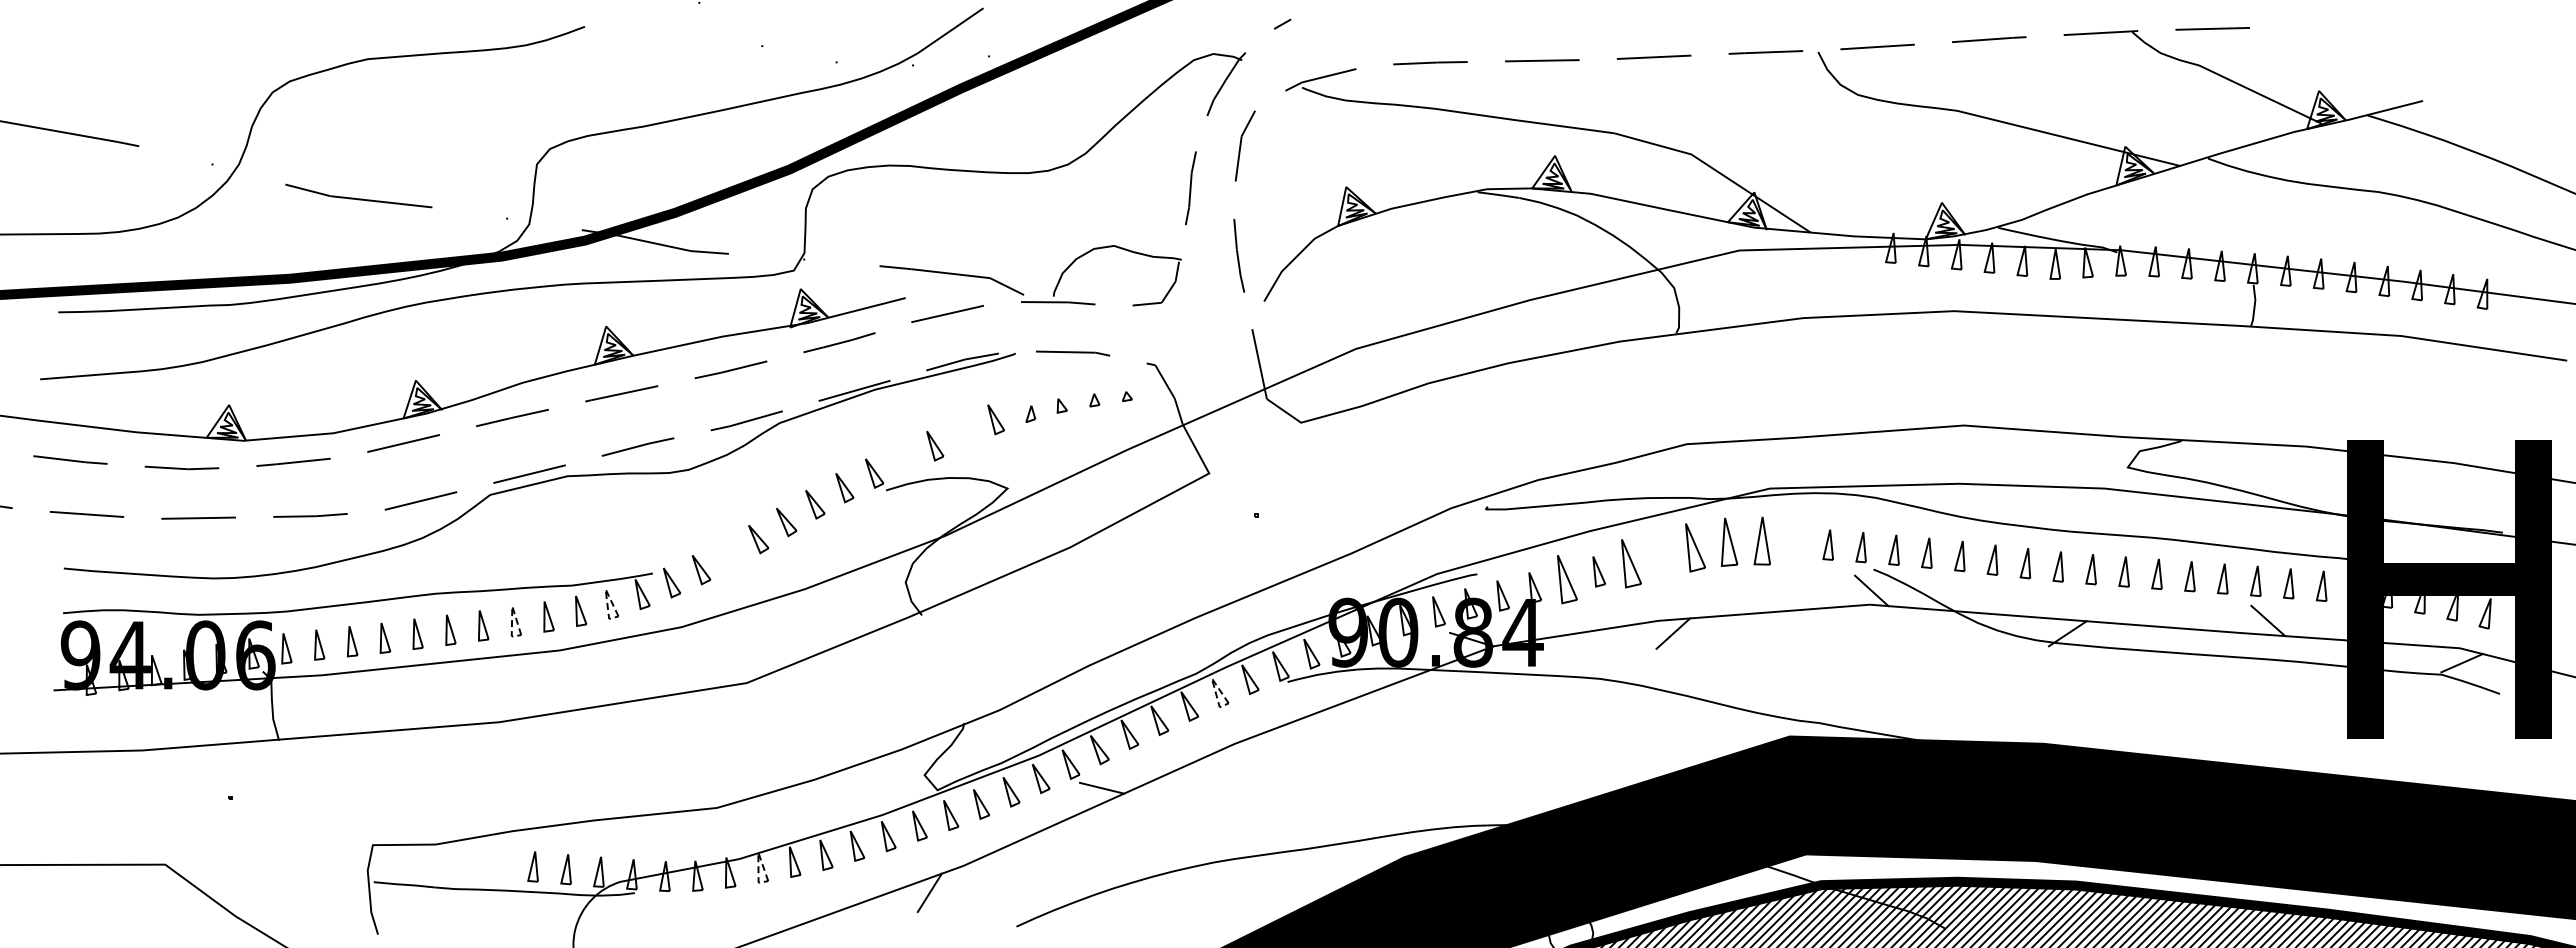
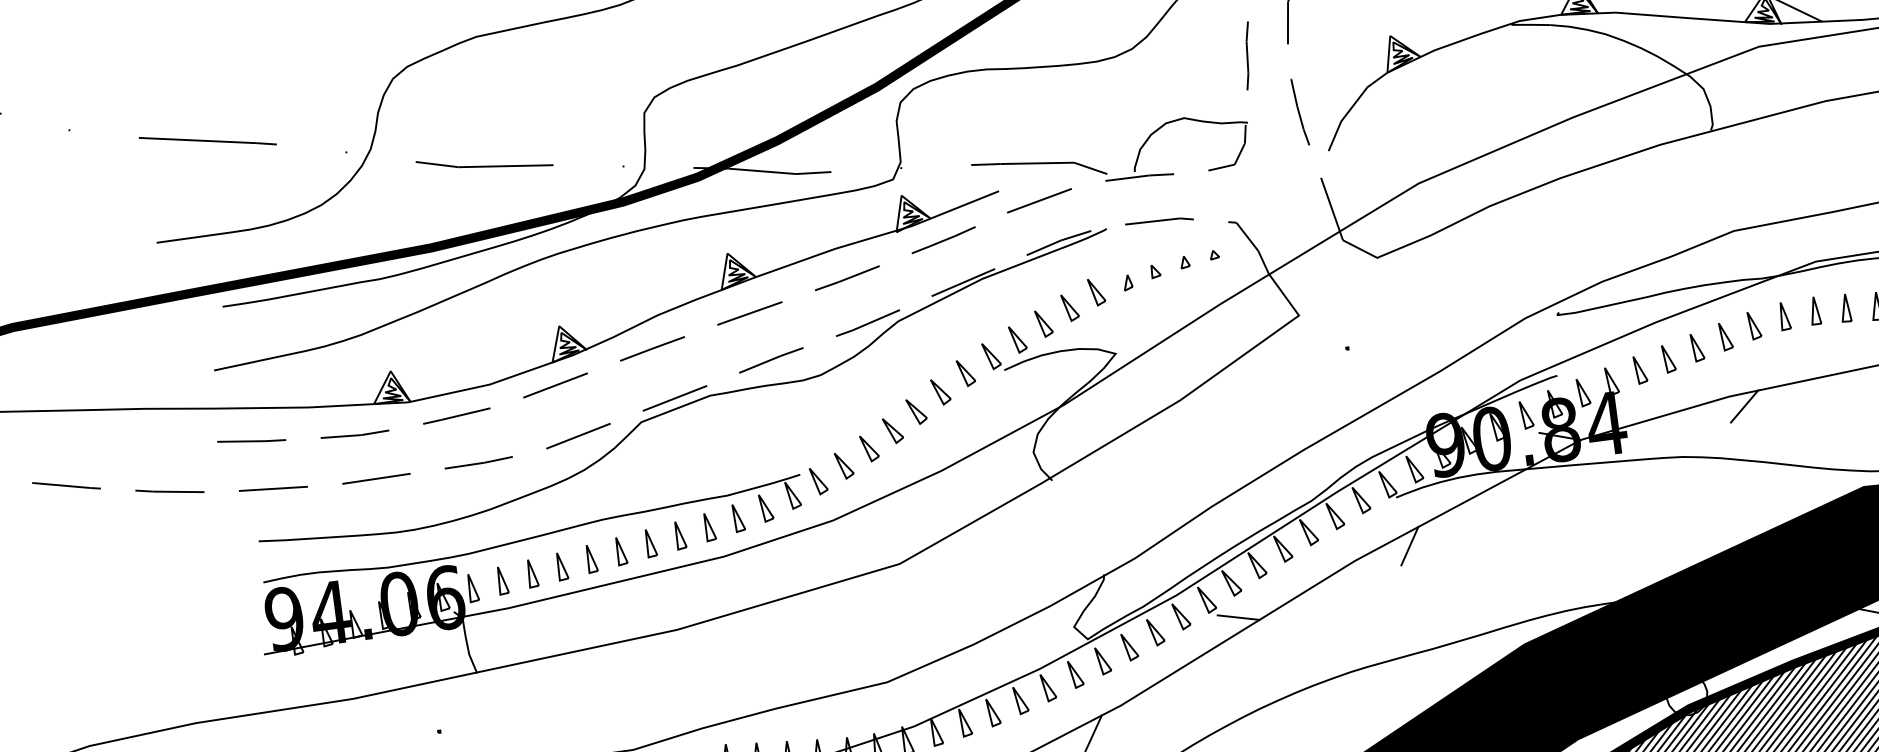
part: (965, 432) -> (1070, 307), added
part: (905, 459) -> (1018, 339), added
part: (1762, 540) -> (1815, 310), size x0.62
part: (1728, 542) -> (1784, 316), size x0.62
part: (1794, 542) -> (1844, 308), added
part: (1695, 548) -> (1754, 325), size x0.62
part: (730, 555) -> (869, 448), added
part: (1663, 555) -> (1726, 335), added
part: (1631, 563) -> (1697, 347), size x0.62
part: (1566, 579) -> (1639, 369), size x0.62
line: (606, 594) -> (760, 499), dashed -> solid
line: (512, 611) -> (675, 526), dashed -> solid
line: (1213, 682) -> (1328, 507), dashed -> solid
line: (1295, 735) -> (1409, 545), added
line: (758, 857) -> (931, 722), dashed -> solid

